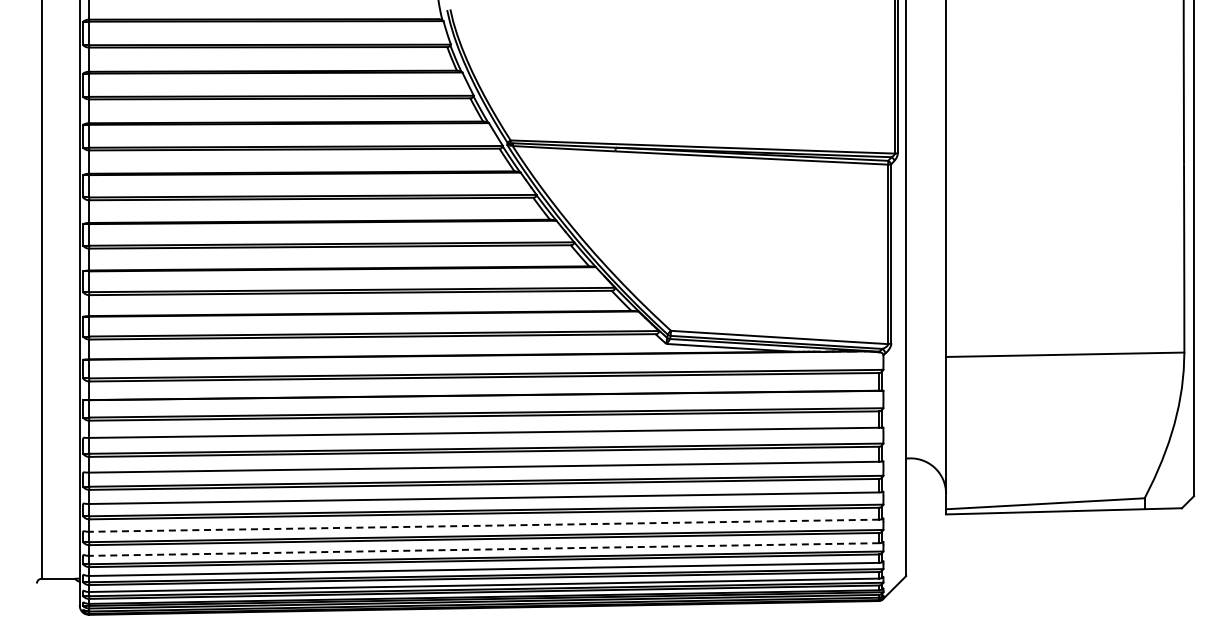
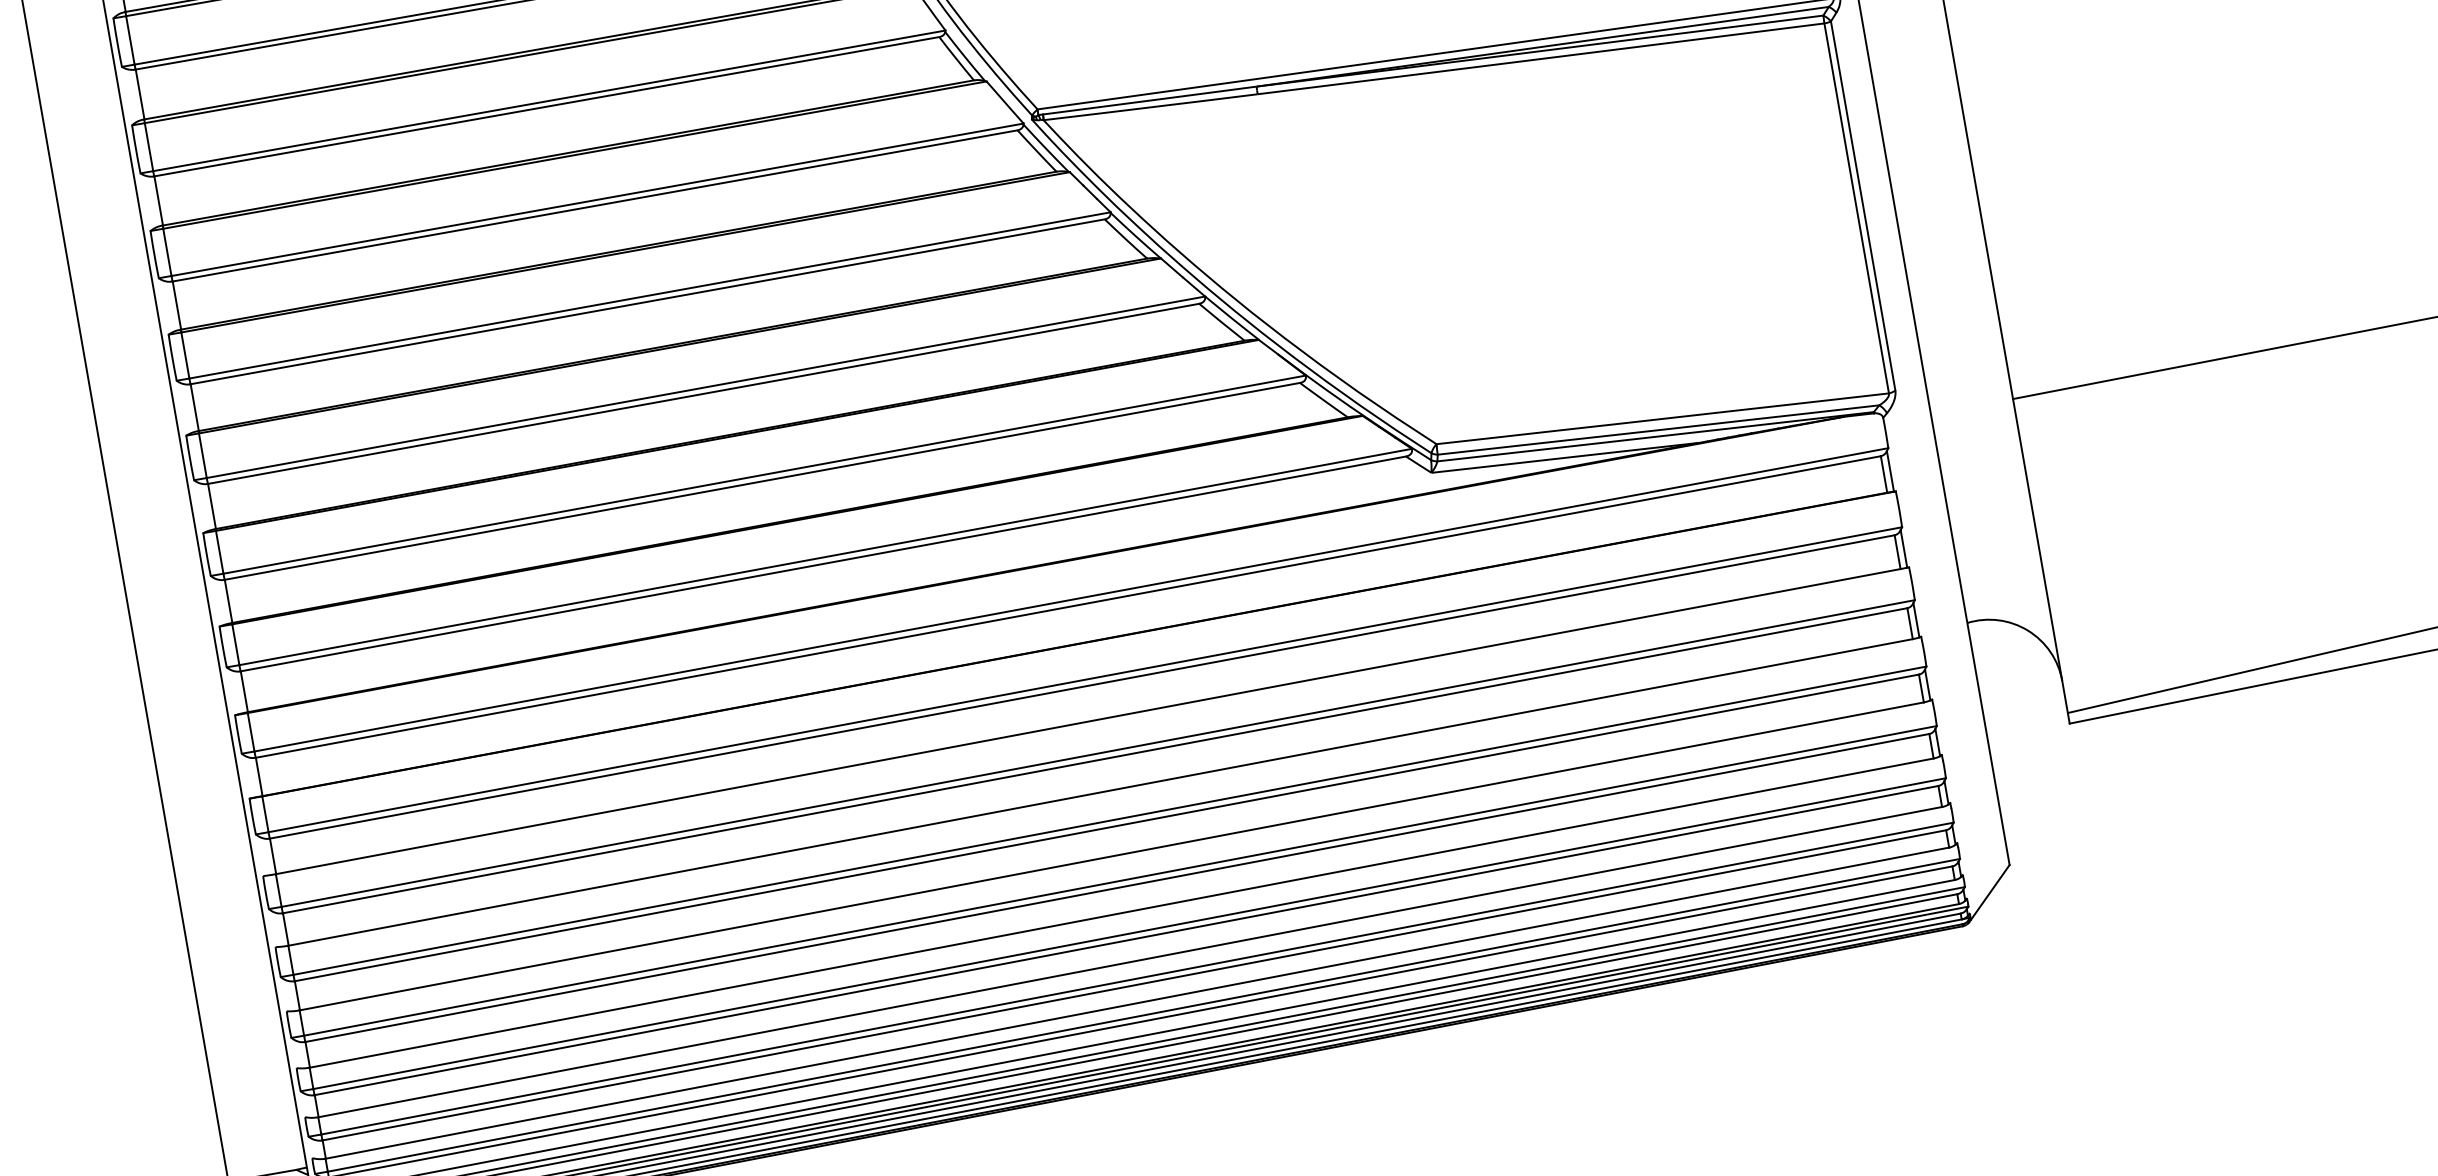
line: (484, 525) -> (1122, 912), dashed -> solid
line: (484, 549) -> (1130, 961), dashed -> solid

